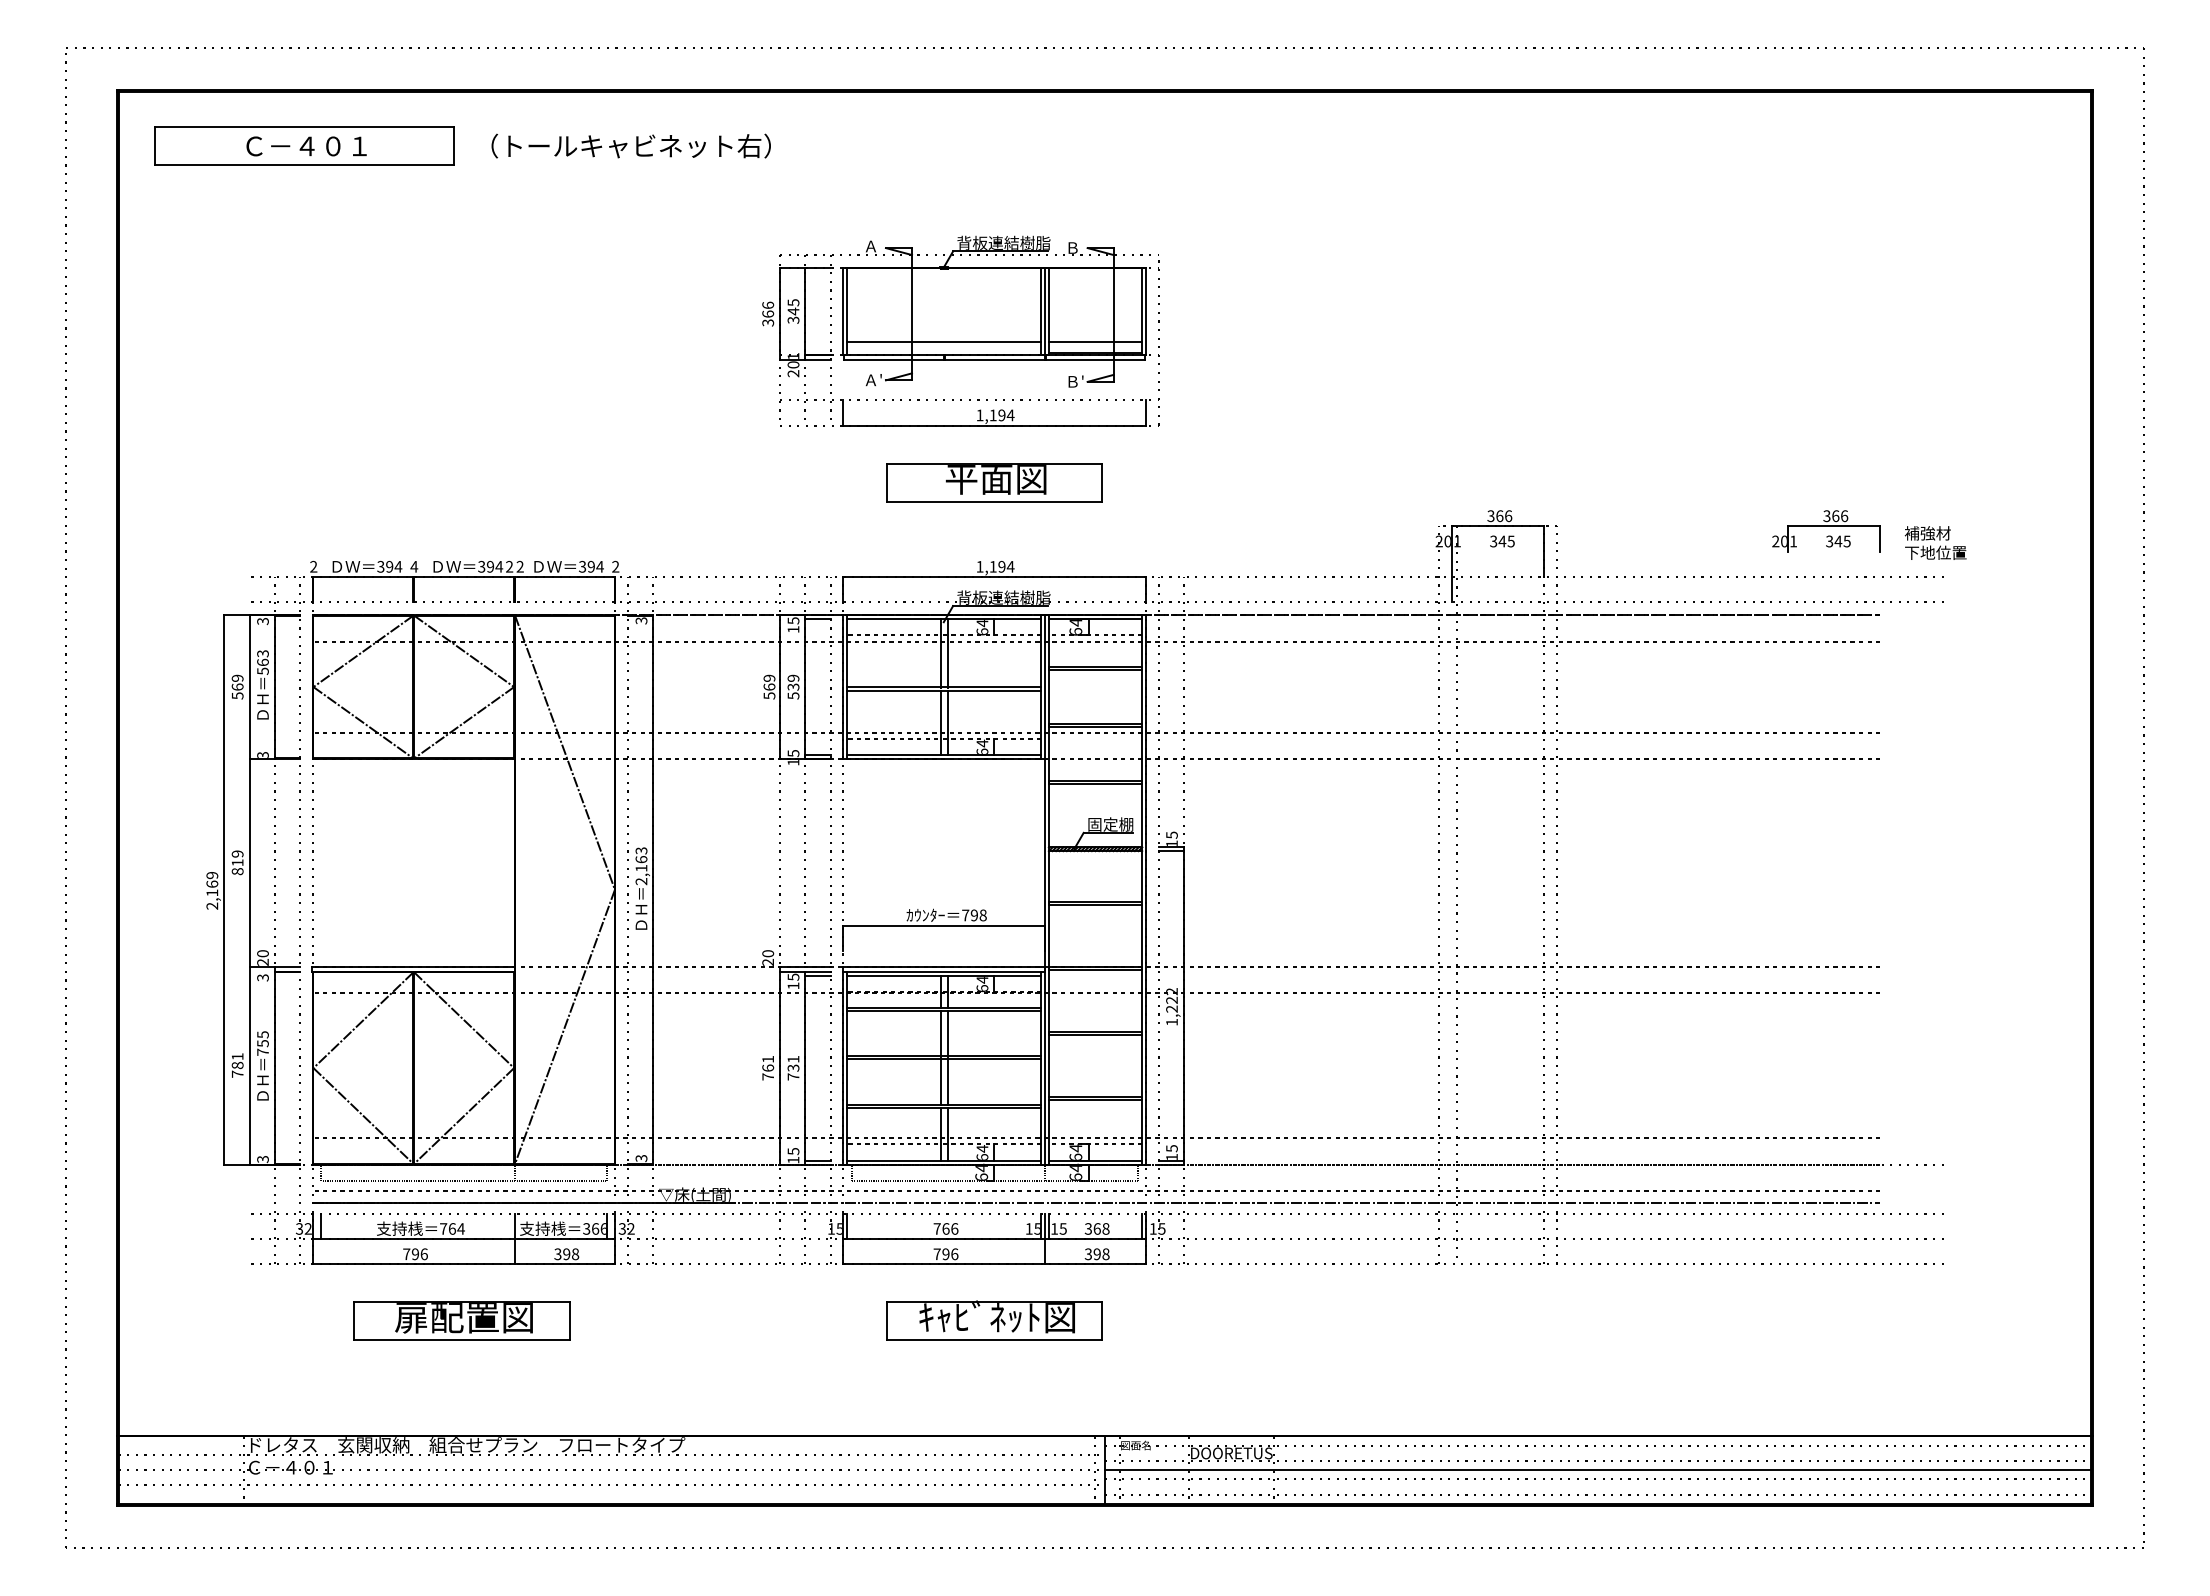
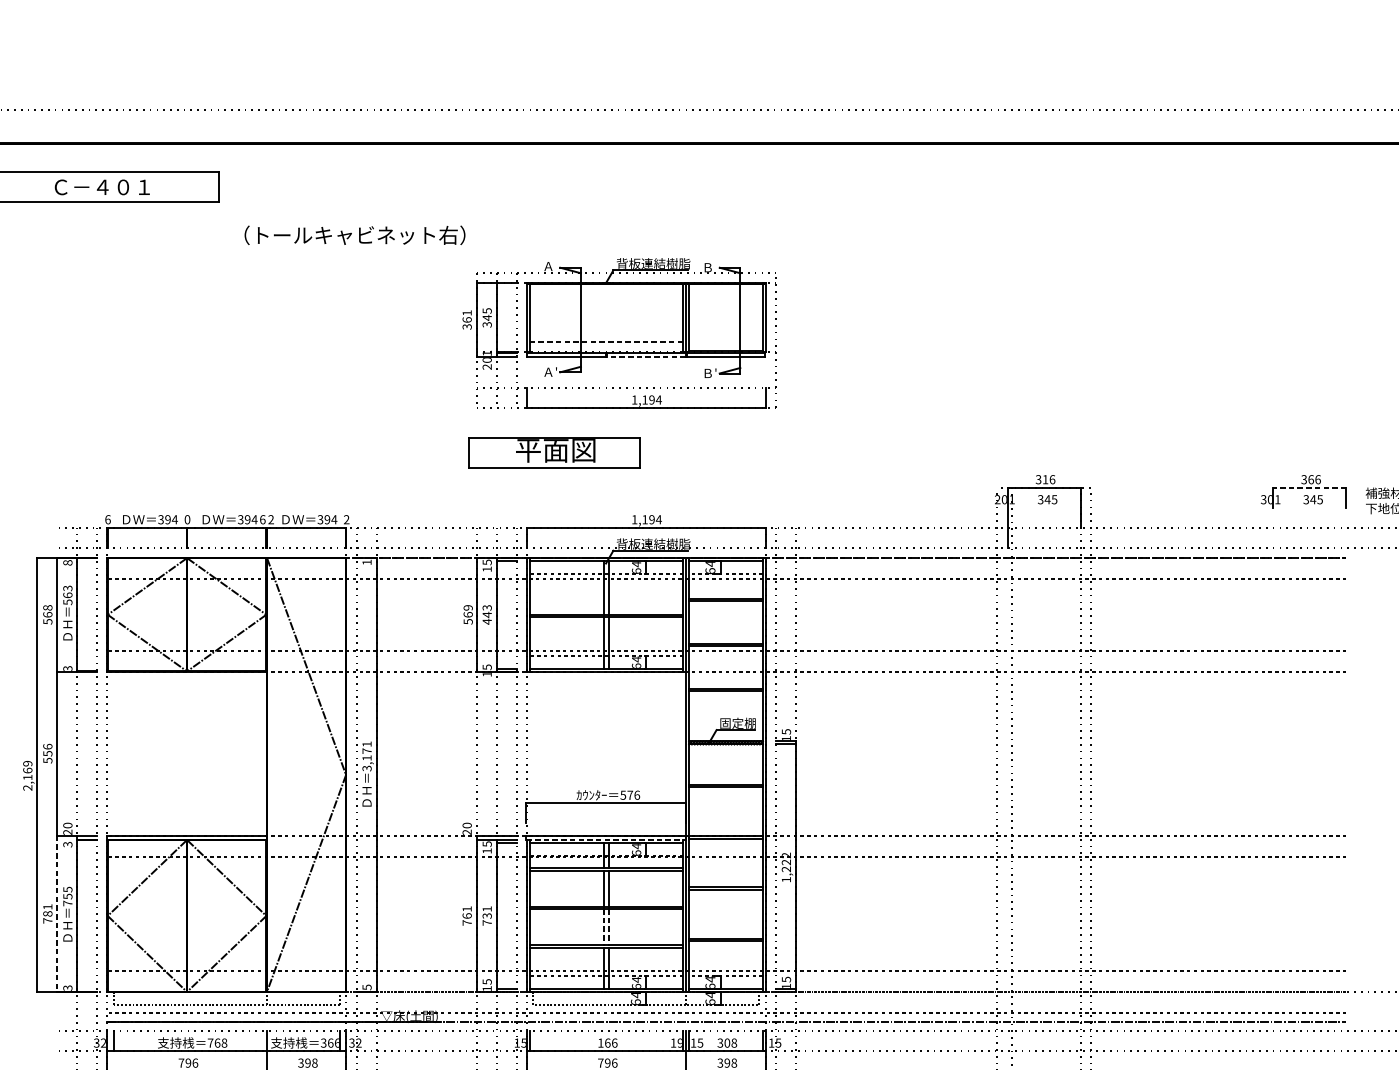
text: (630, 145) -> (354, 234), moved
text: (768, 304) -> (467, 312), 366 -> 361
line: (944, 341) -> (606, 341), solid -> dashed
line: (1095, 341) -> (725, 341), removed
line: (994, 360) -> (646, 356), solid -> dashed
part: (994, 482) -> (554, 453), moved
text: (1499, 516) -> (1045, 479), 366 -> 316
line: (1833, 526) -> (1309, 487), solid -> dashed
text: (1775, 541) -> (1263, 499), 20 -> 30
text: (313, 566) -> (107, 519), 2 -> 6
text: (414, 566) -> (187, 519), 4 -> 0
text: (509, 566) -> (262, 519), 2 -> 6
text: (641, 620) -> (367, 562), 3 -> 1
text: (262, 621) -> (67, 562), 3 -> 8
text: (237, 677) -> (47, 607), 569 -> 568
text: (793, 686) -> (487, 614), 539 -> 443
text: (237, 862) -> (47, 753), 819 -> 556
text: (641, 866) -> (367, 756), 2,163 -> 3,171
text: (974, 915) -> (630, 795), 798 -> 576
line: (944, 971) -> (606, 839), solid -> dashed
line: (249, 1065) -> (57, 913), solid -> dashed
line: (940, 1082) -> (603, 927), solid -> dashed
line: (947, 1082) -> (608, 927), solid -> dashed
text: (640, 1158) -> (366, 987), 3 -> 5
text: (460, 1228) -> (223, 1042), 764 -> 768
text: (936, 1228) -> (600, 1042), 766 -> 166
text: (1036, 1228) -> (679, 1042), 15 -> 19
text: (1096, 1228) -> (726, 1042), 368 -> 308

